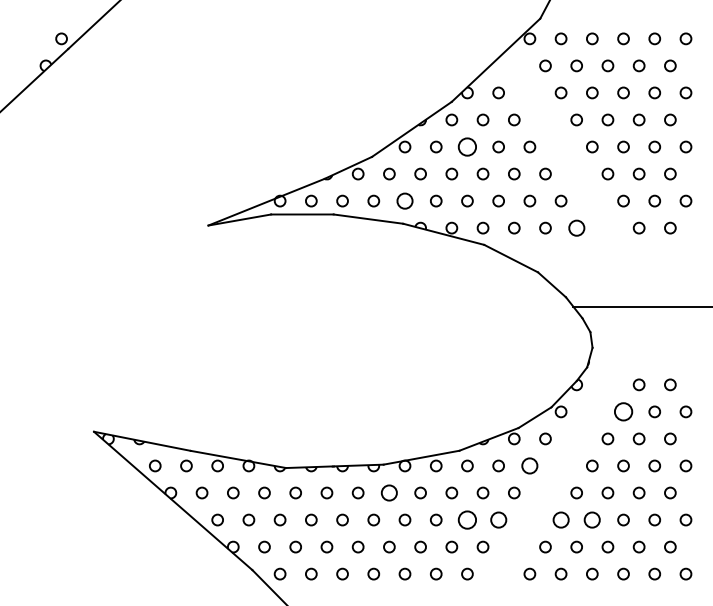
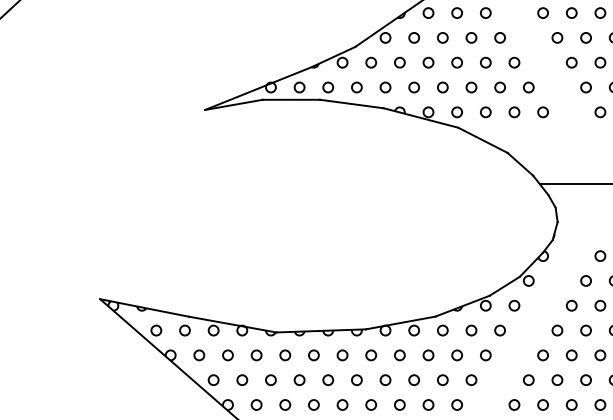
circle: (467, 146) -> (442, 37), size x0.62
circle: (404, 200) -> (385, 86), size x0.71
circle: (576, 227) -> (542, 111), size x0.71
circle: (623, 411) -> (586, 280), size x0.62
circle: (529, 465) -> (499, 330), size x0.71
circle: (389, 492) -> (371, 354), size x0.71
circle: (467, 519) -> (442, 379), size x0.62
circle: (498, 519) -> (471, 379), size x0.71
circle: (560, 519) -> (528, 379), size x0.71
circle: (592, 519) -> (557, 379), size x0.71

